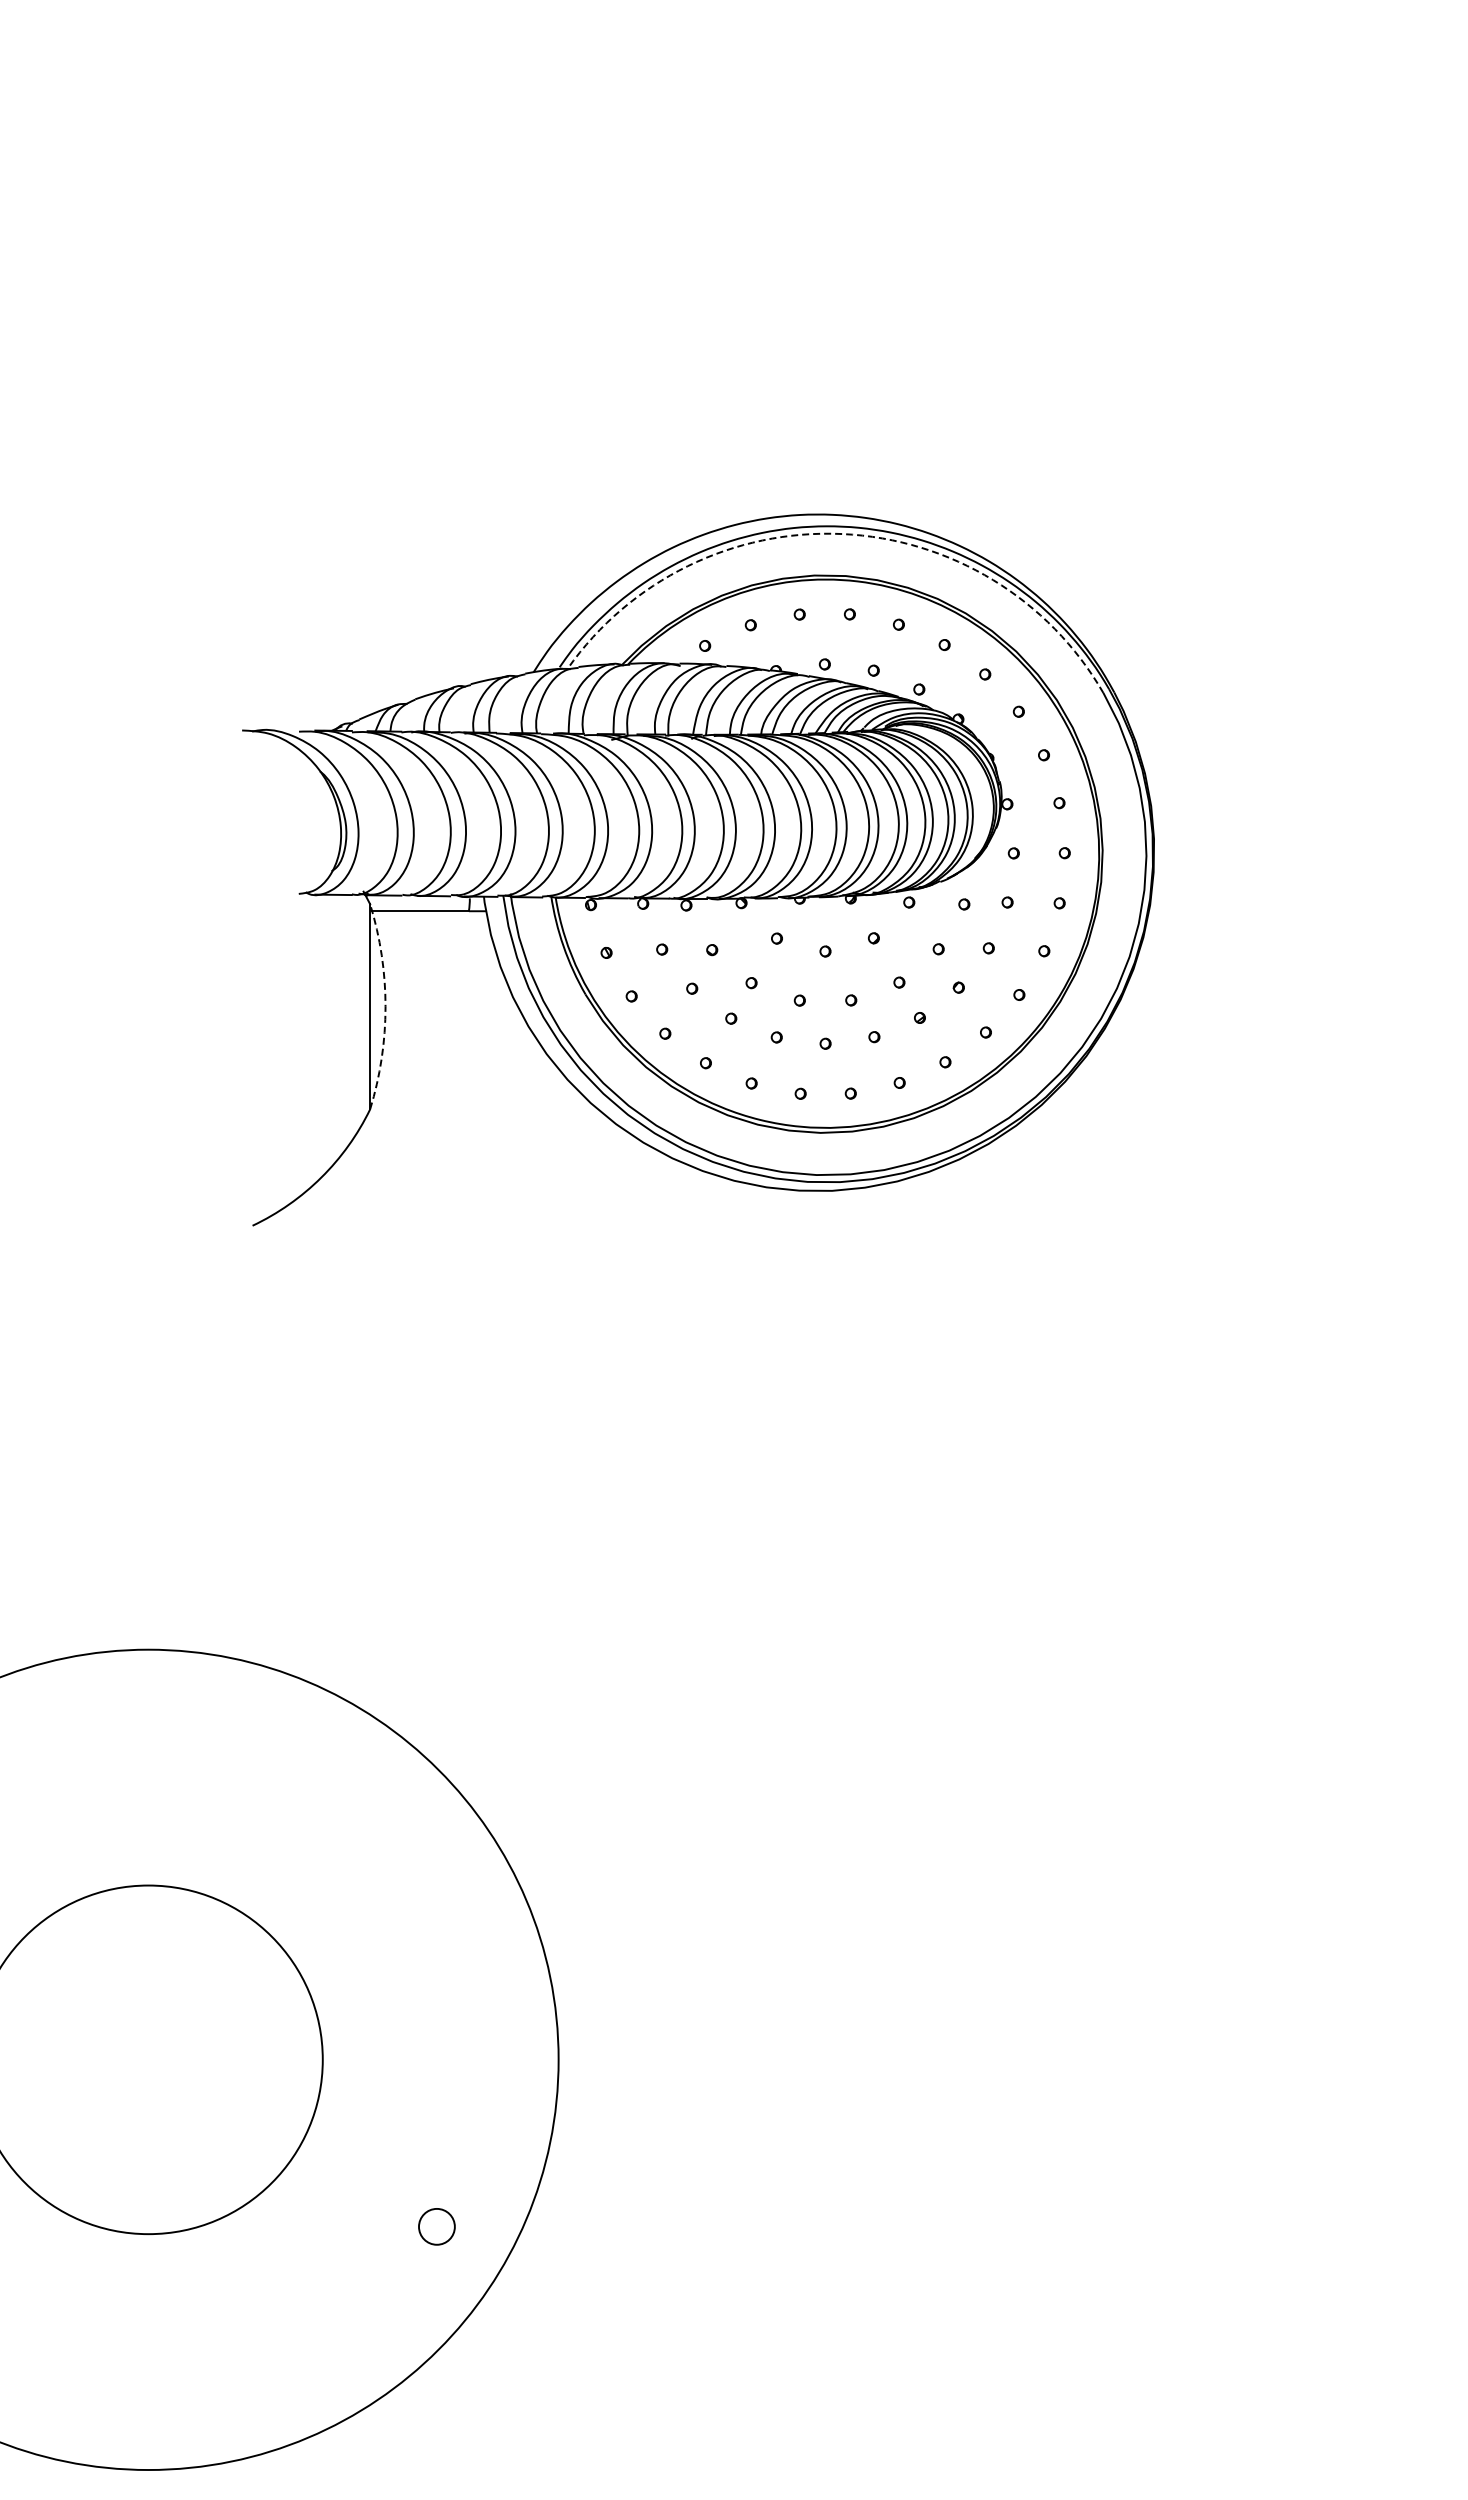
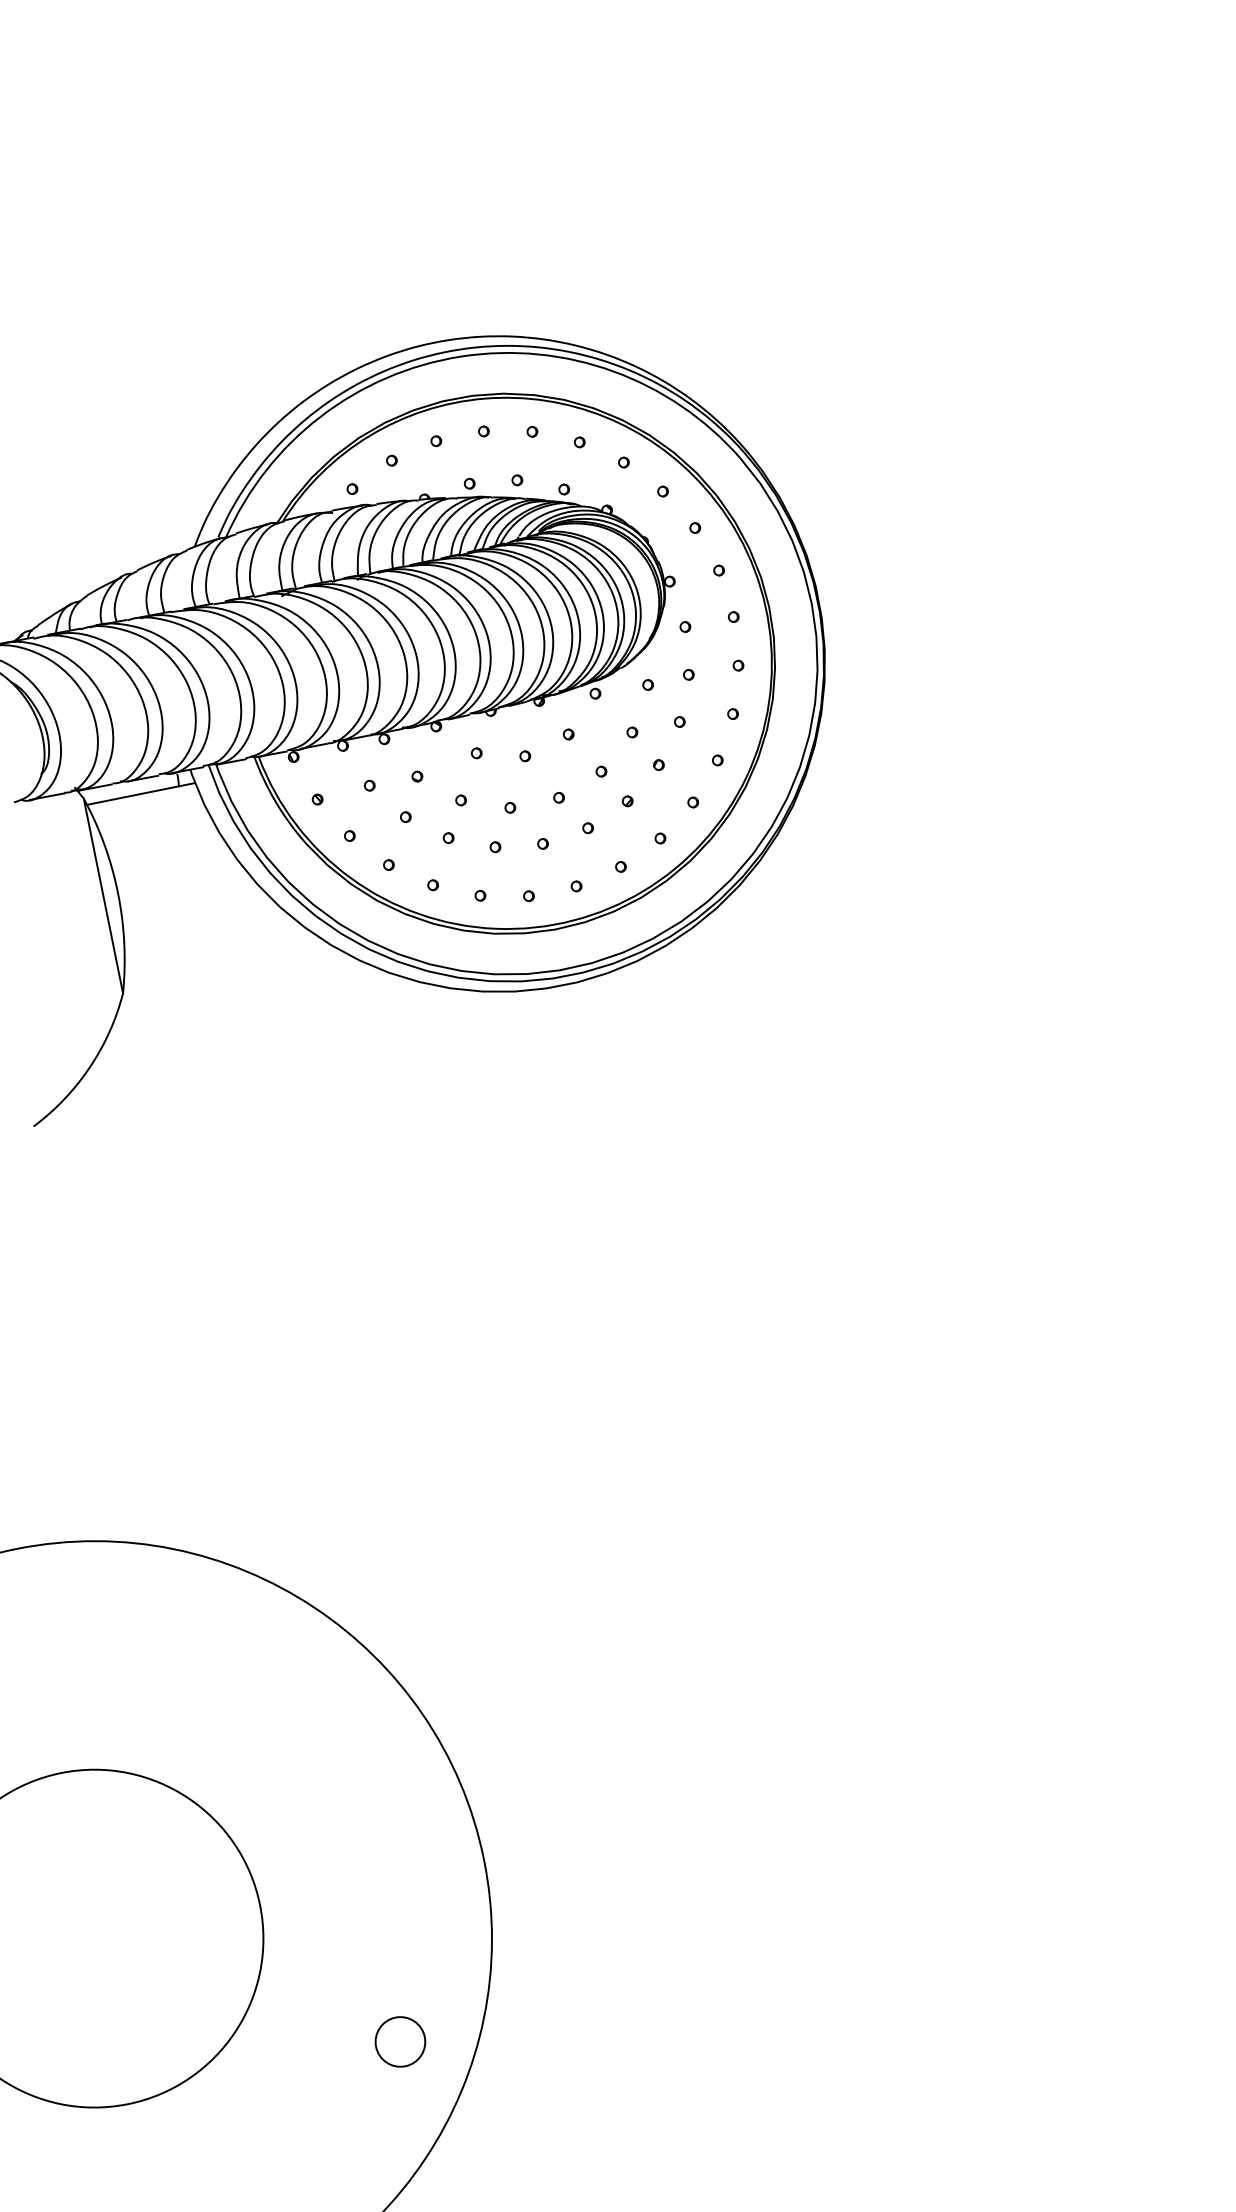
arc: (842, 534) -> (461, 356), dashed -> solid
arc: (385, 1006) -> (117, 892), dashed -> solid
circle: (436, 2226) -> (399, 2041), size x1.43

